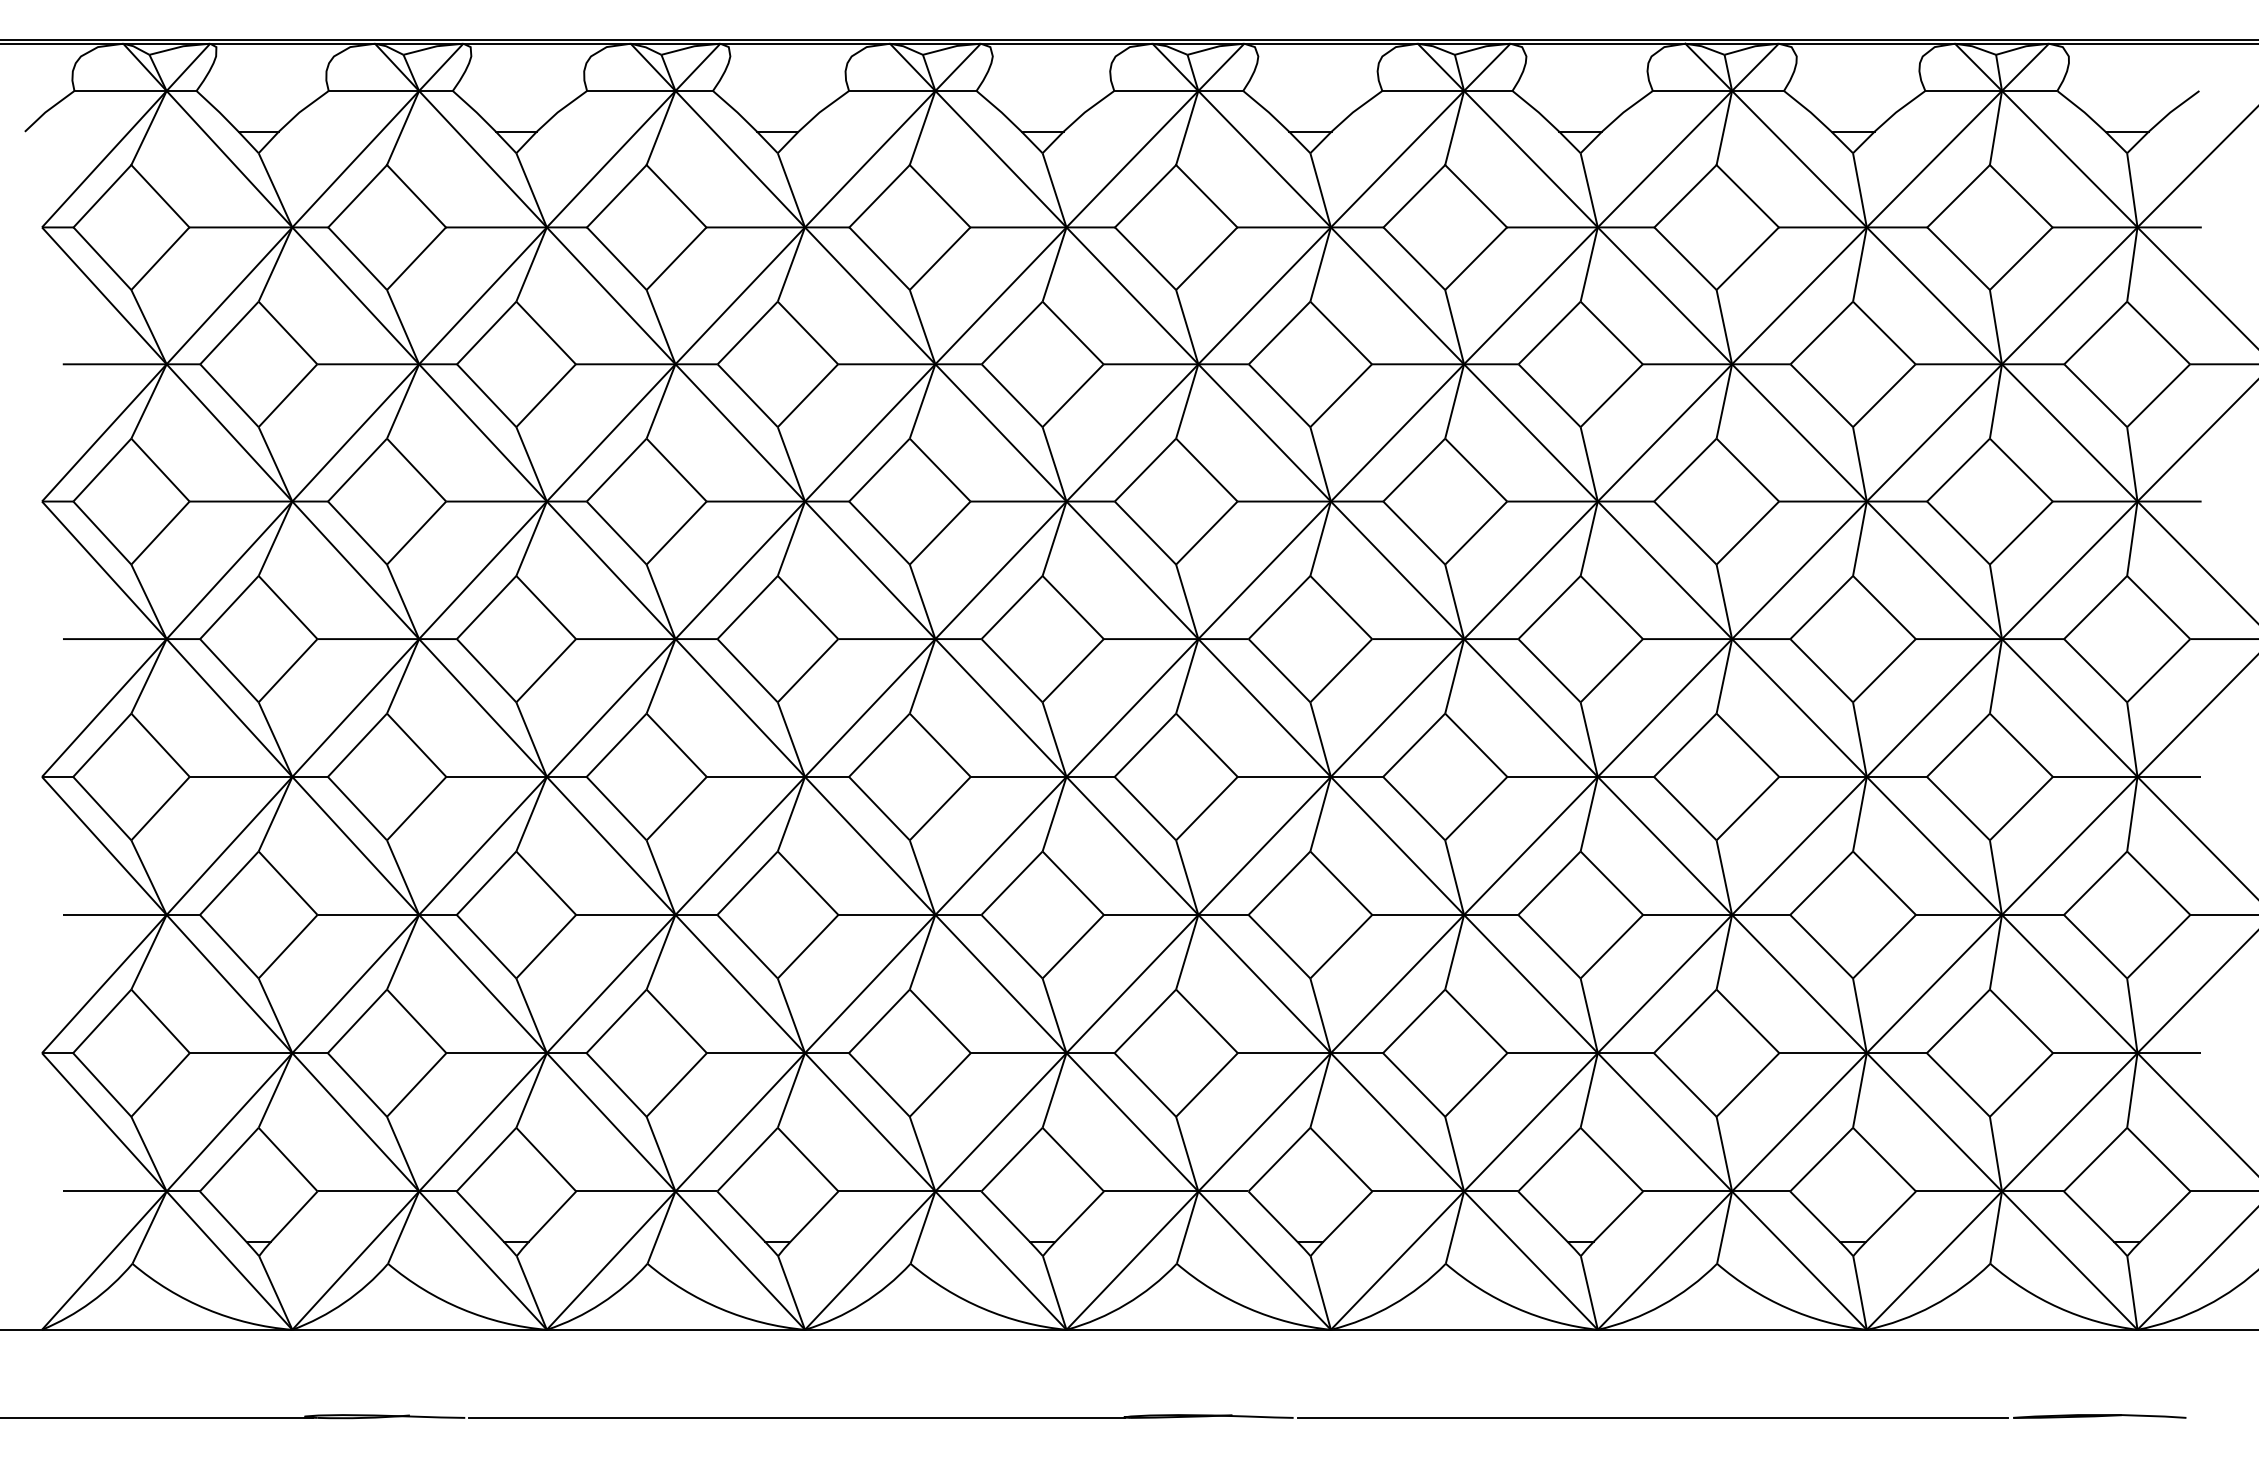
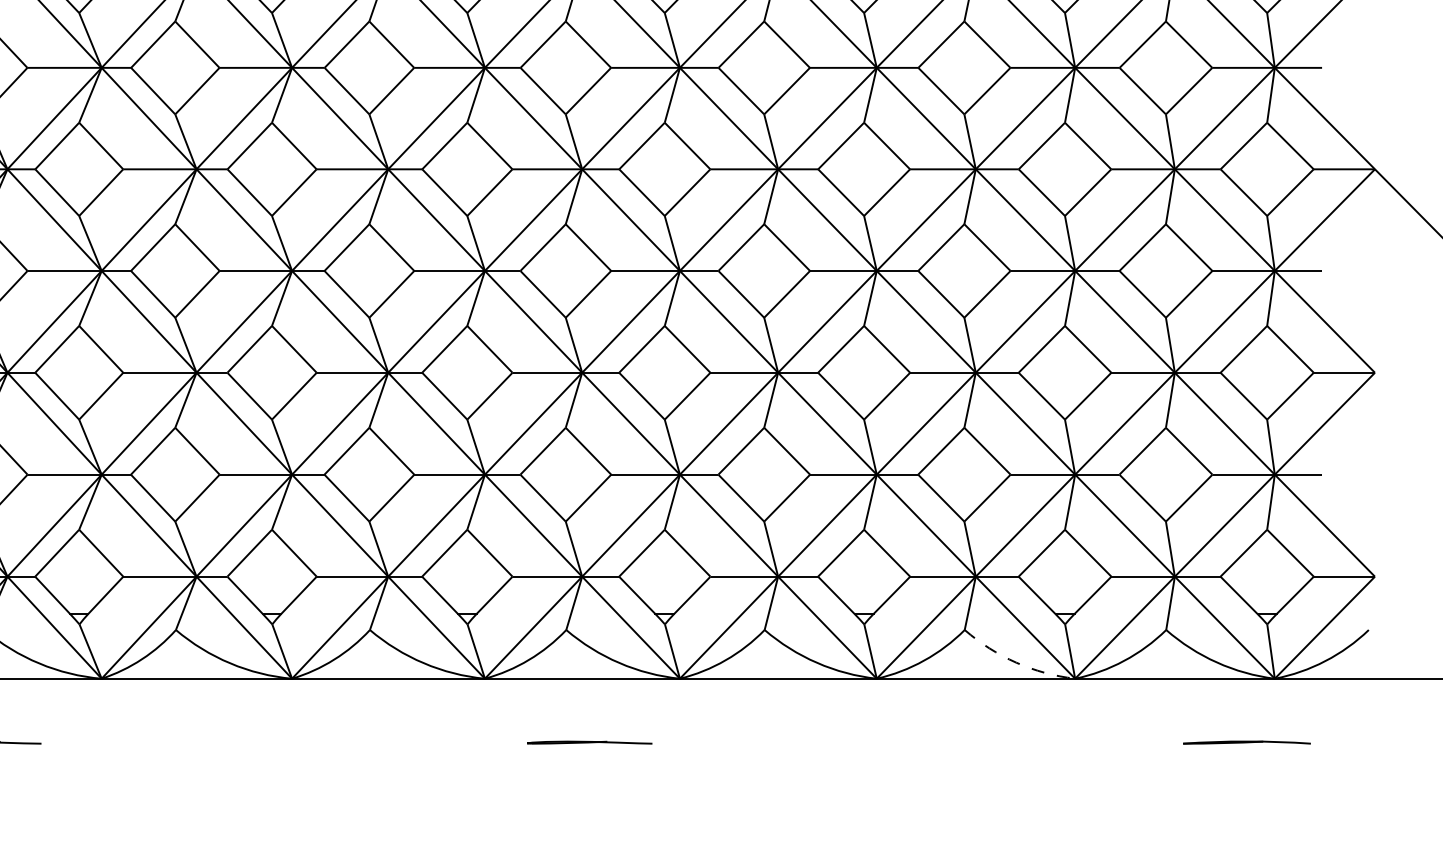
arc: (1786, 1308) -> (1015, 663), solid -> dashed
line: (796, 1417) -> (285, 743), removed
line: (1653, 1417) -> (917, 743), removed

